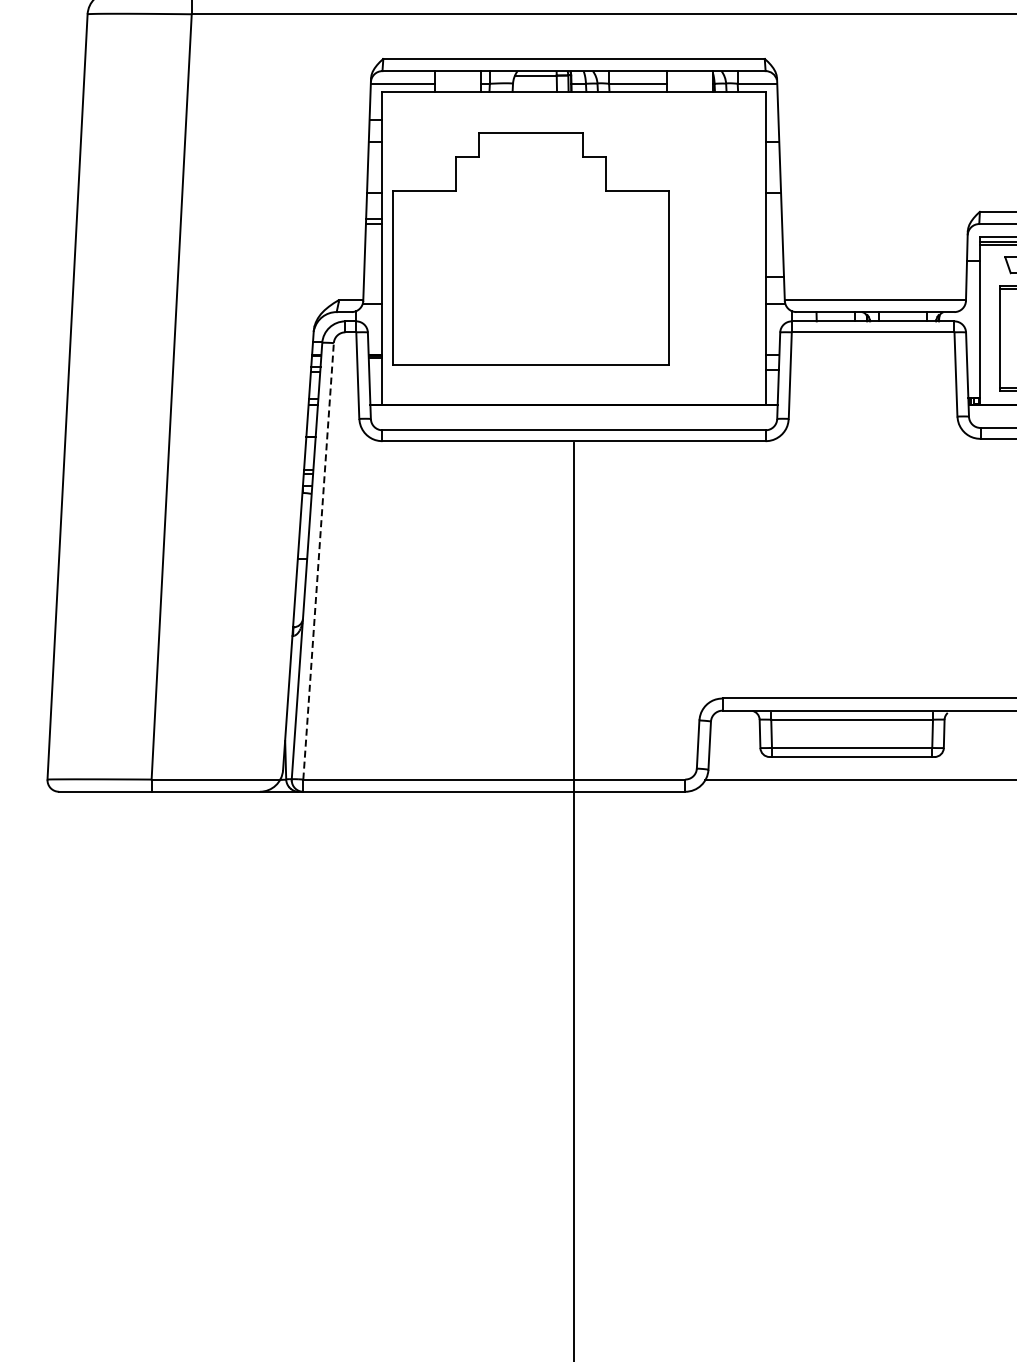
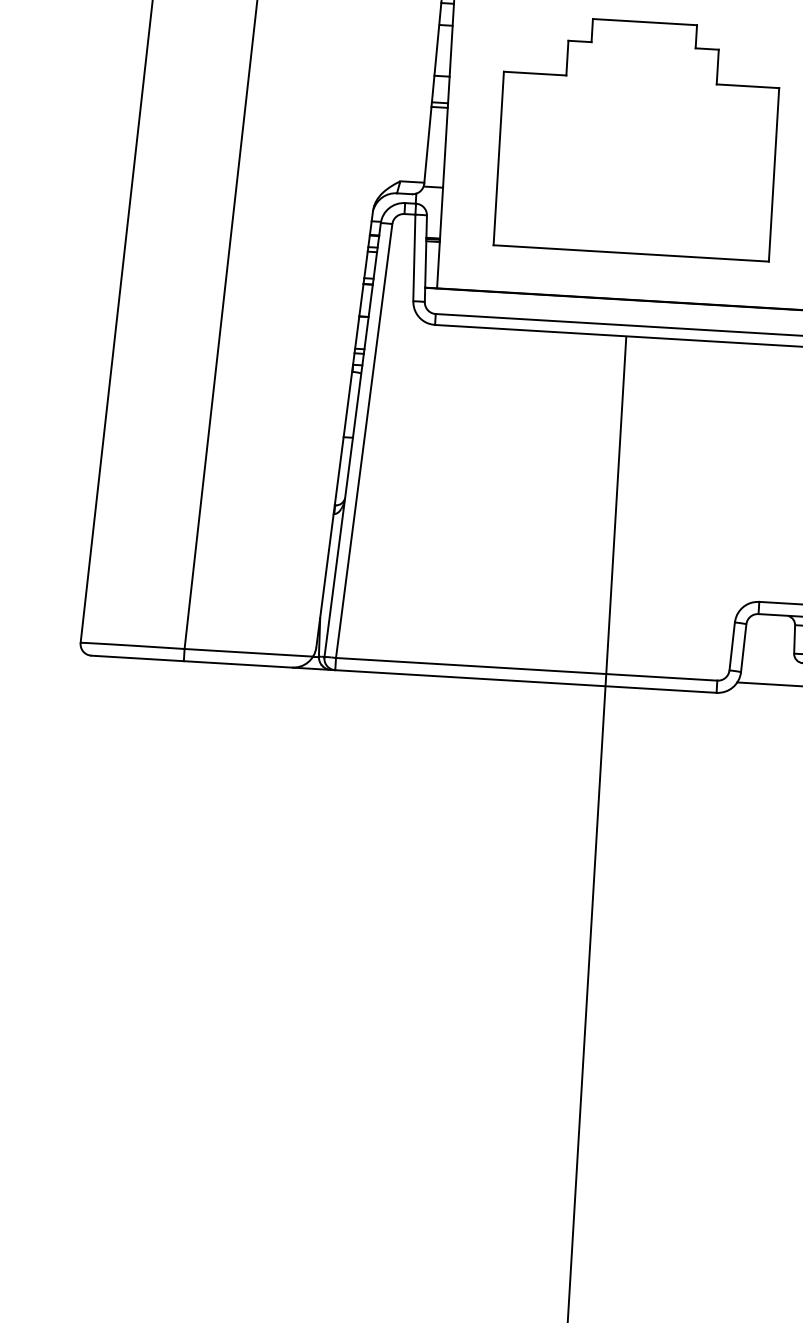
part: (530, 248) -> (637, 136), moved
line: (318, 561) -> (364, 441), dashed -> solid

